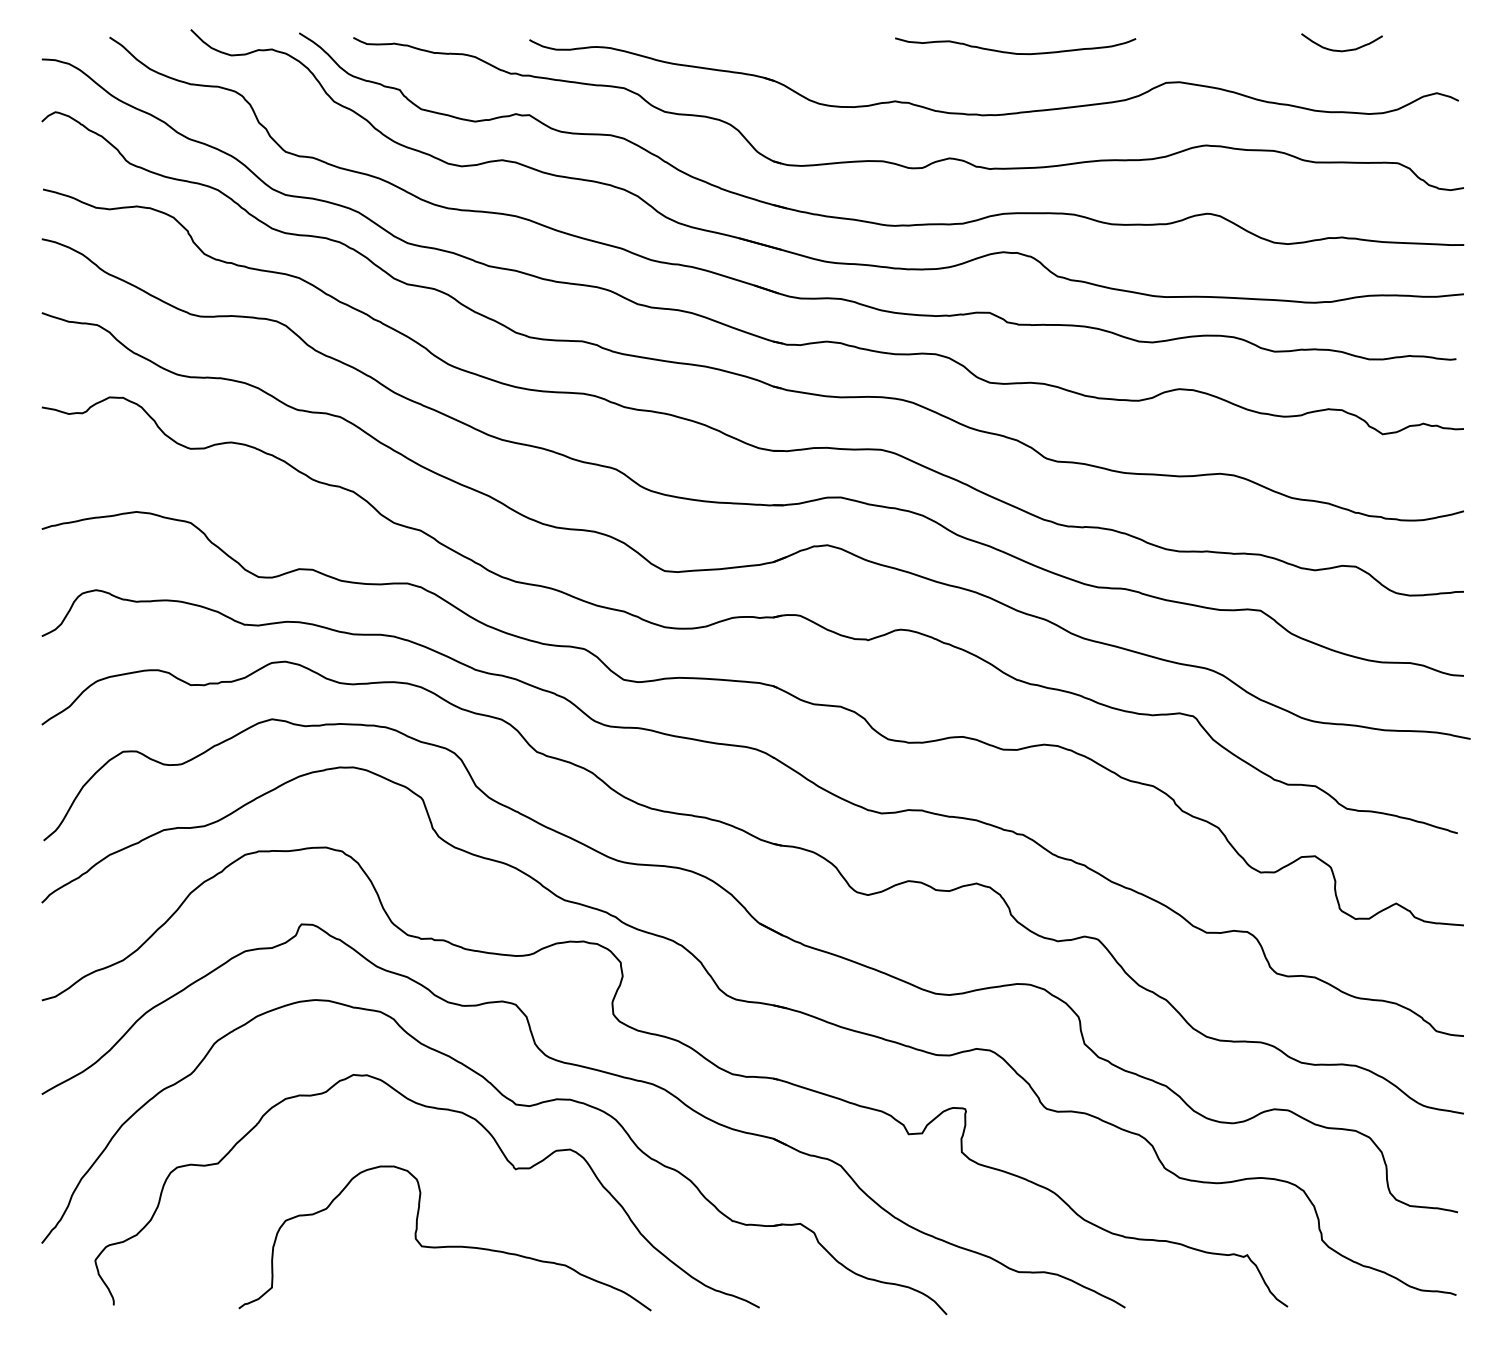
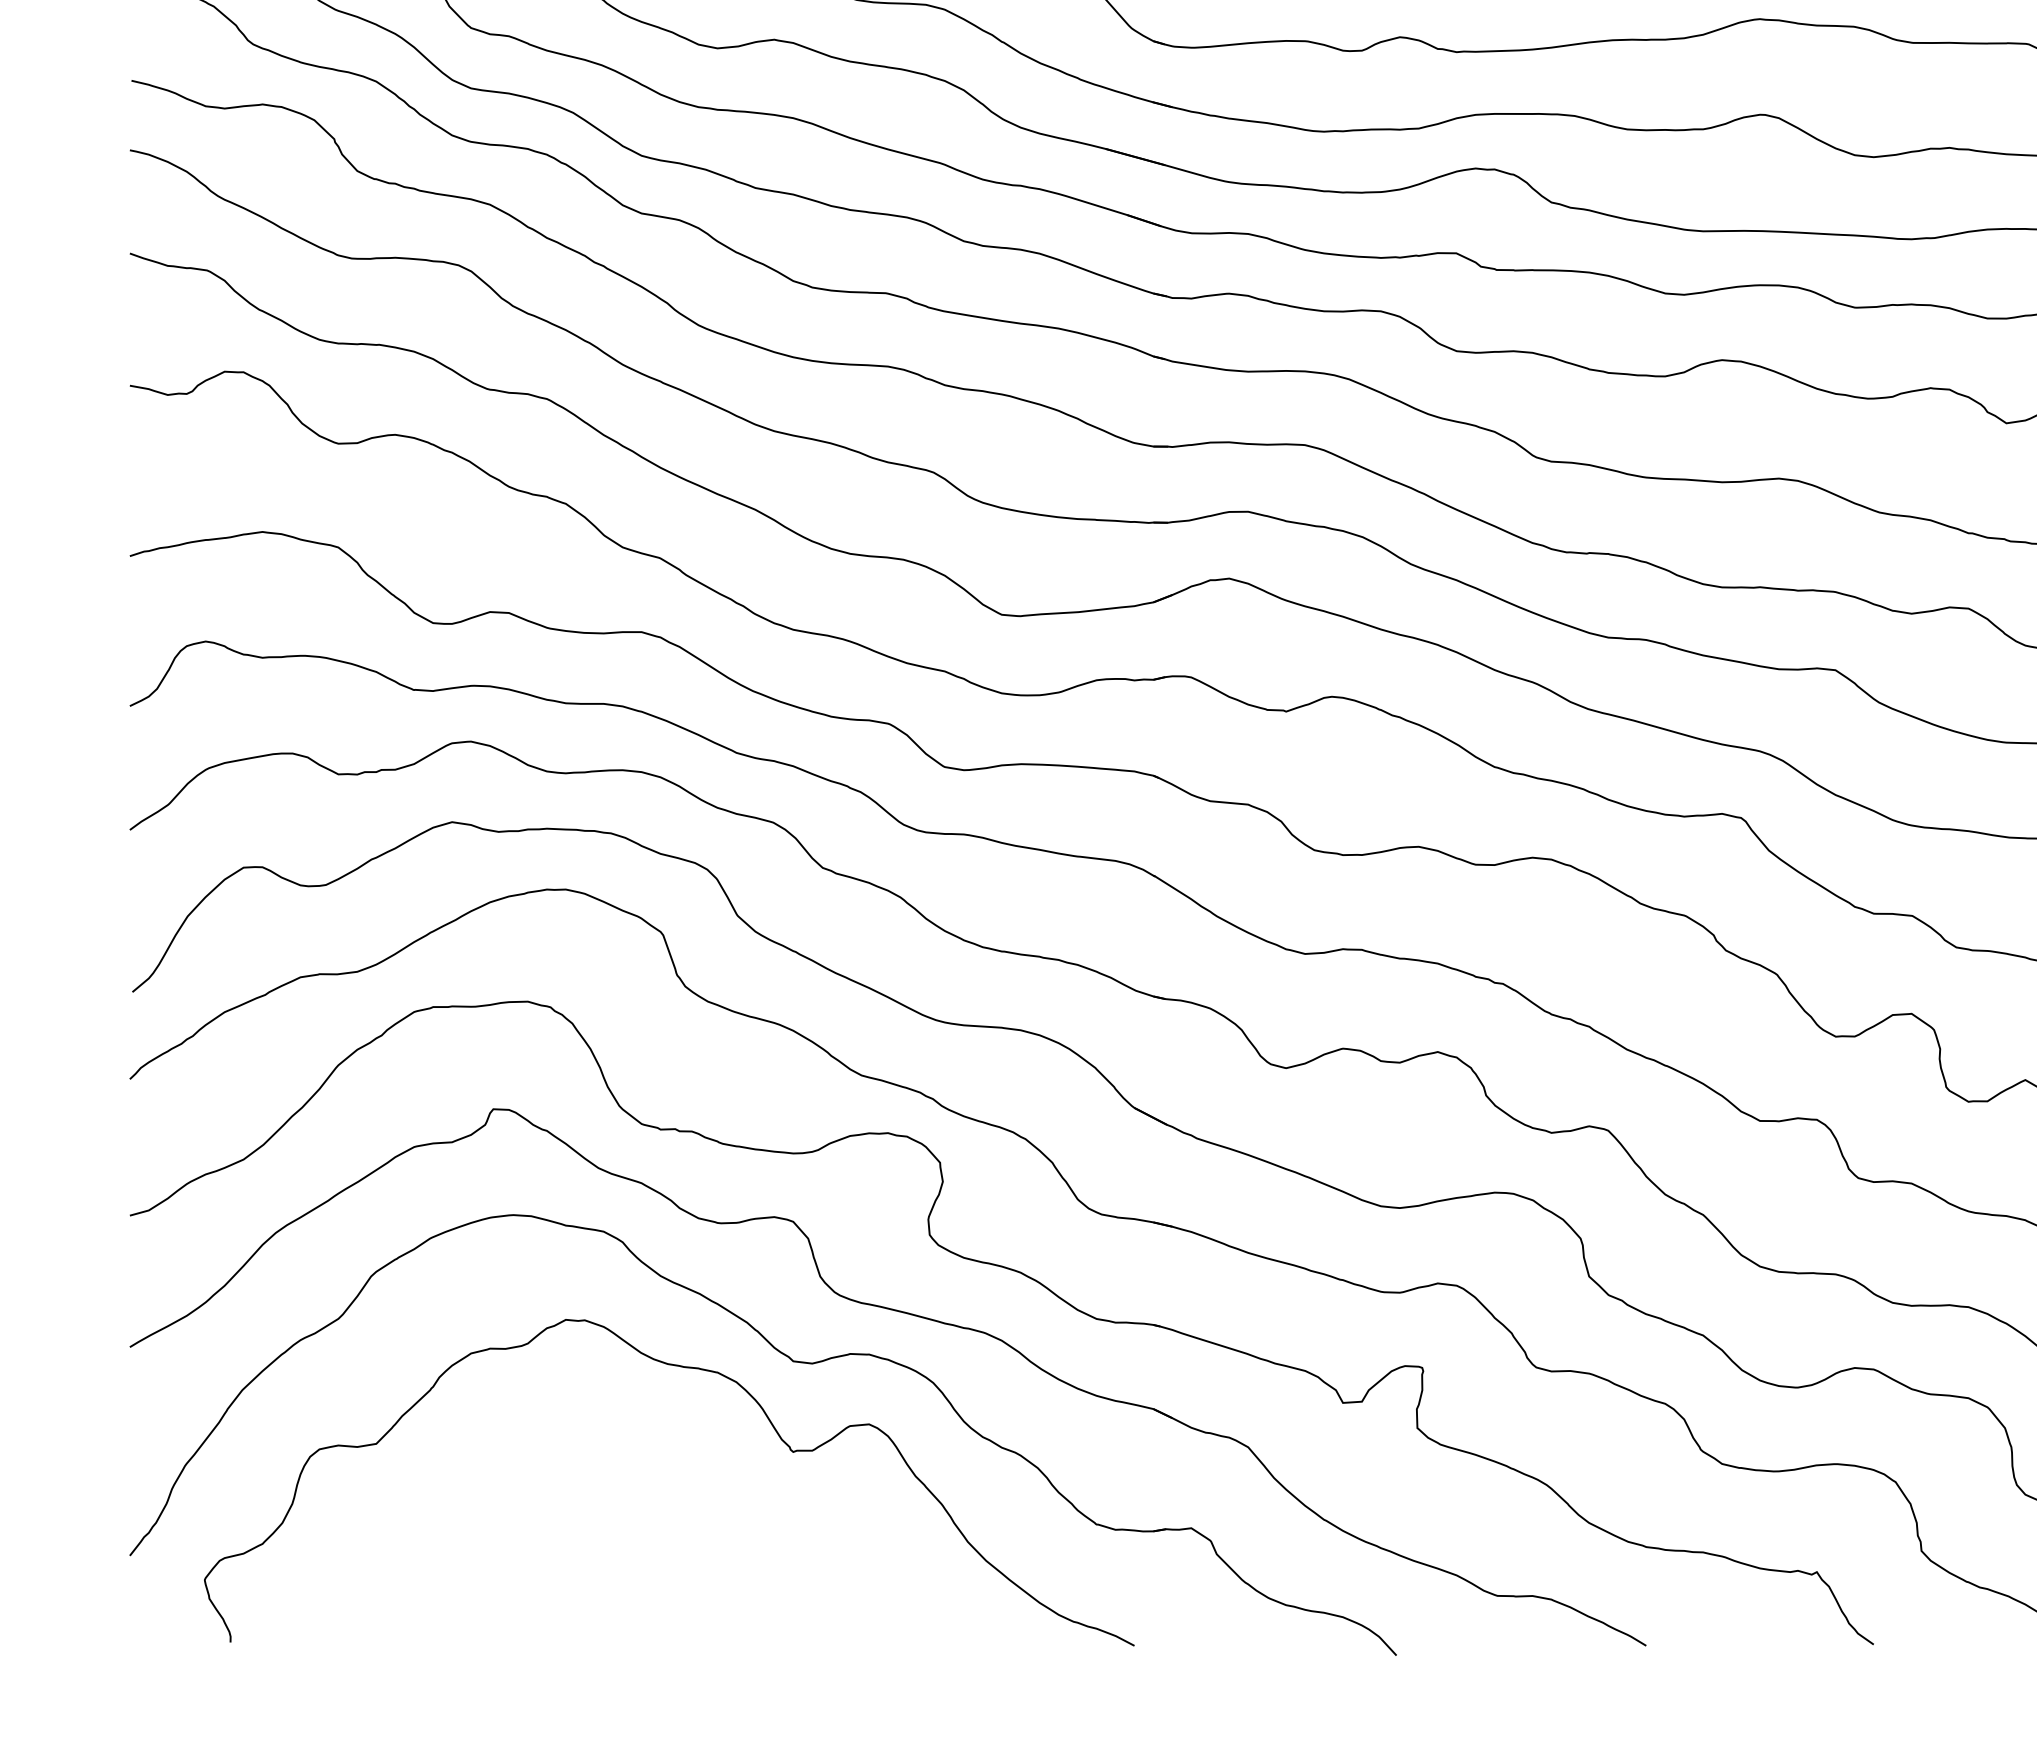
curve: (447, 1245) -> (697, 1558), removed

